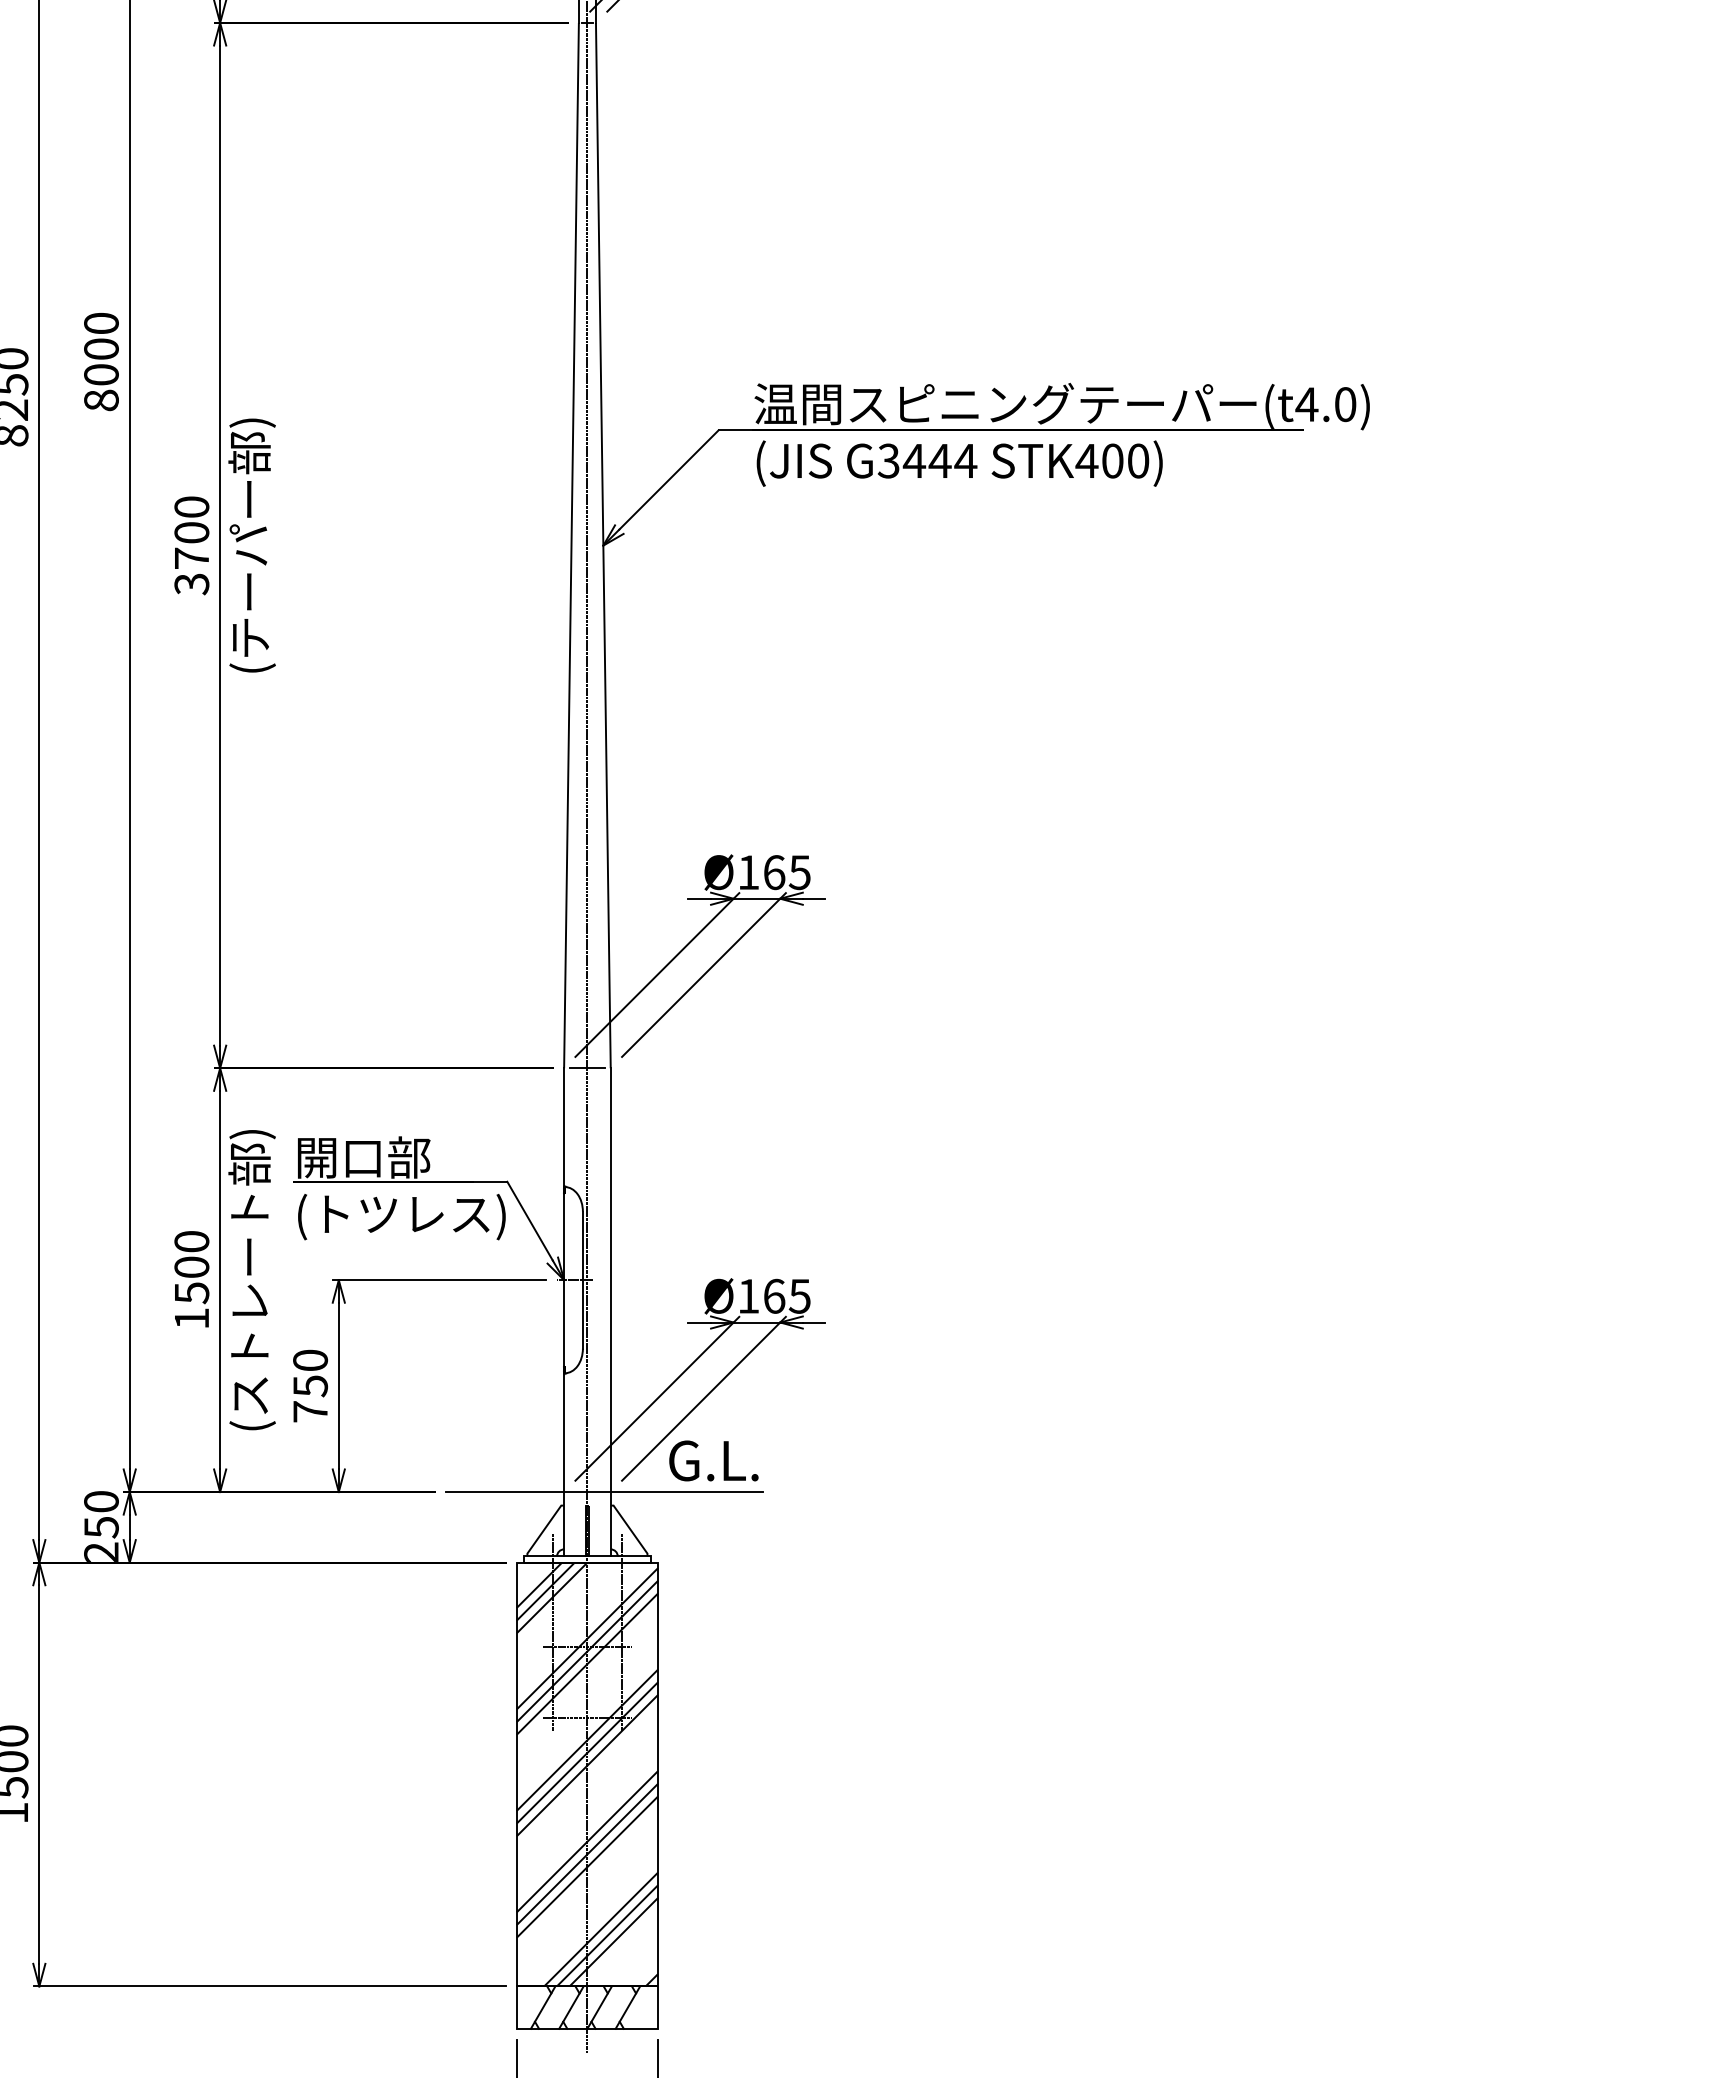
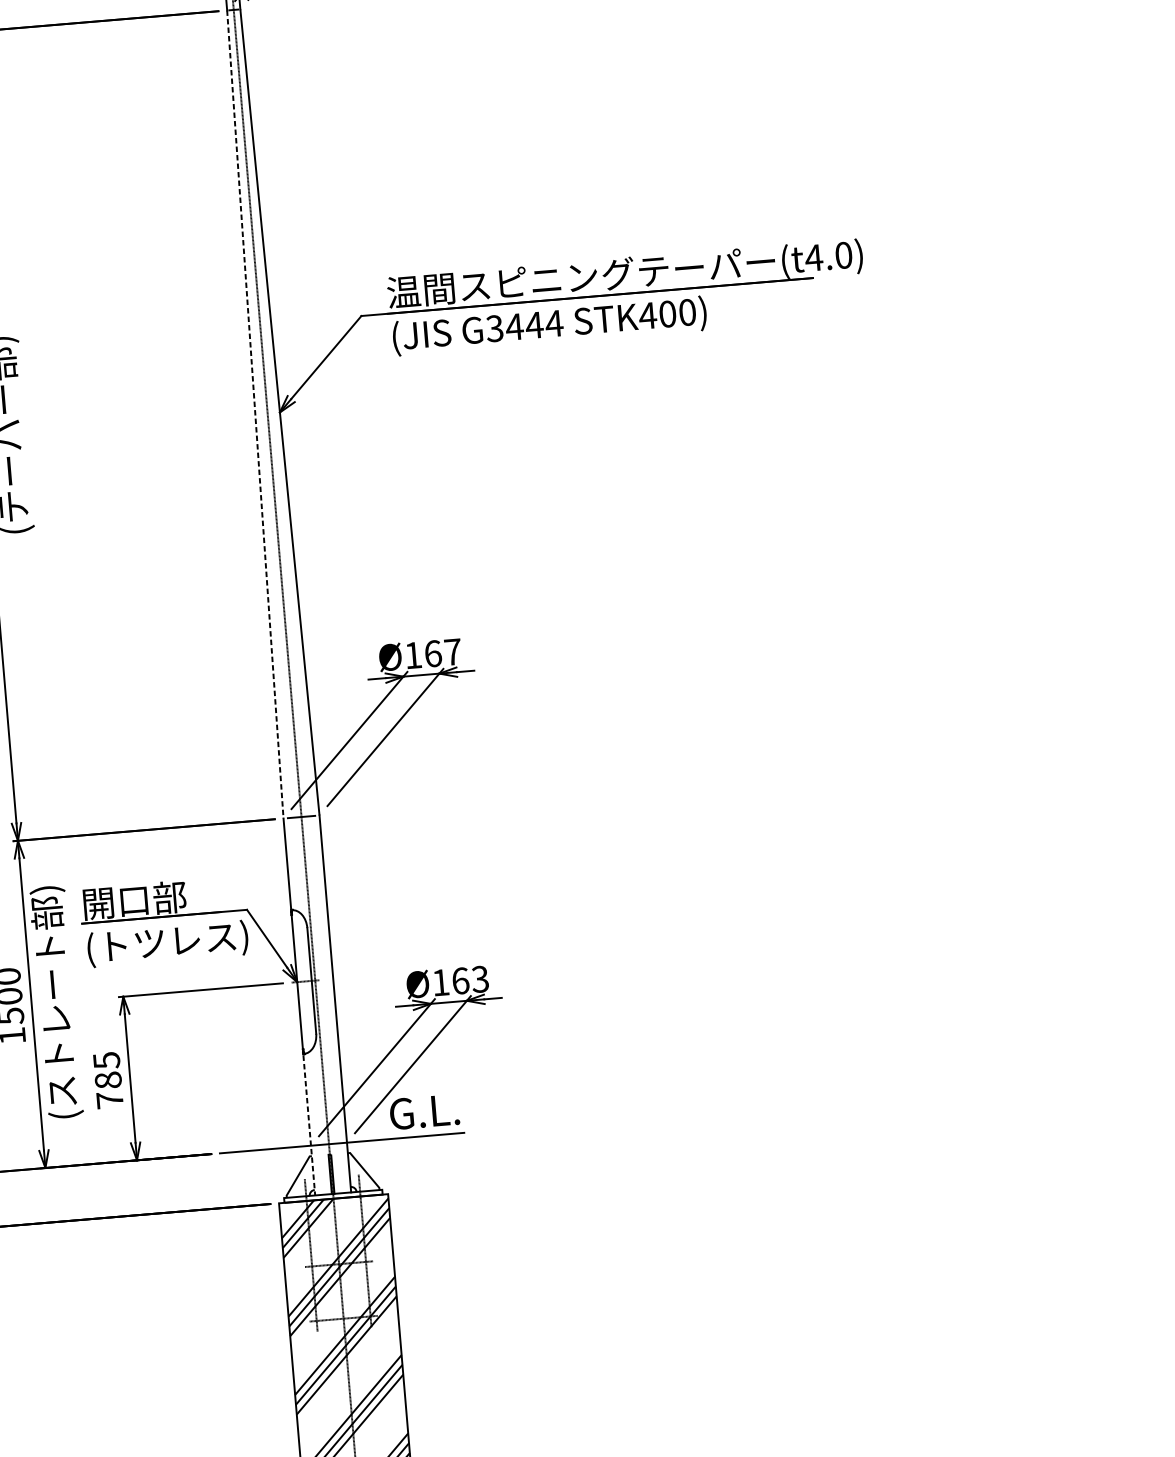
line: (571, 545) -> (255, 414), solid -> dashed
text: (799, 872) -> (452, 652), Ø165 -> Ø167
text: (799, 1295) -> (480, 978), Ø165 -> Ø163
text: (310, 1373) -> (107, 1070), 750 -> 785
line: (564, 1465) -> (309, 1125), solid -> dashed

